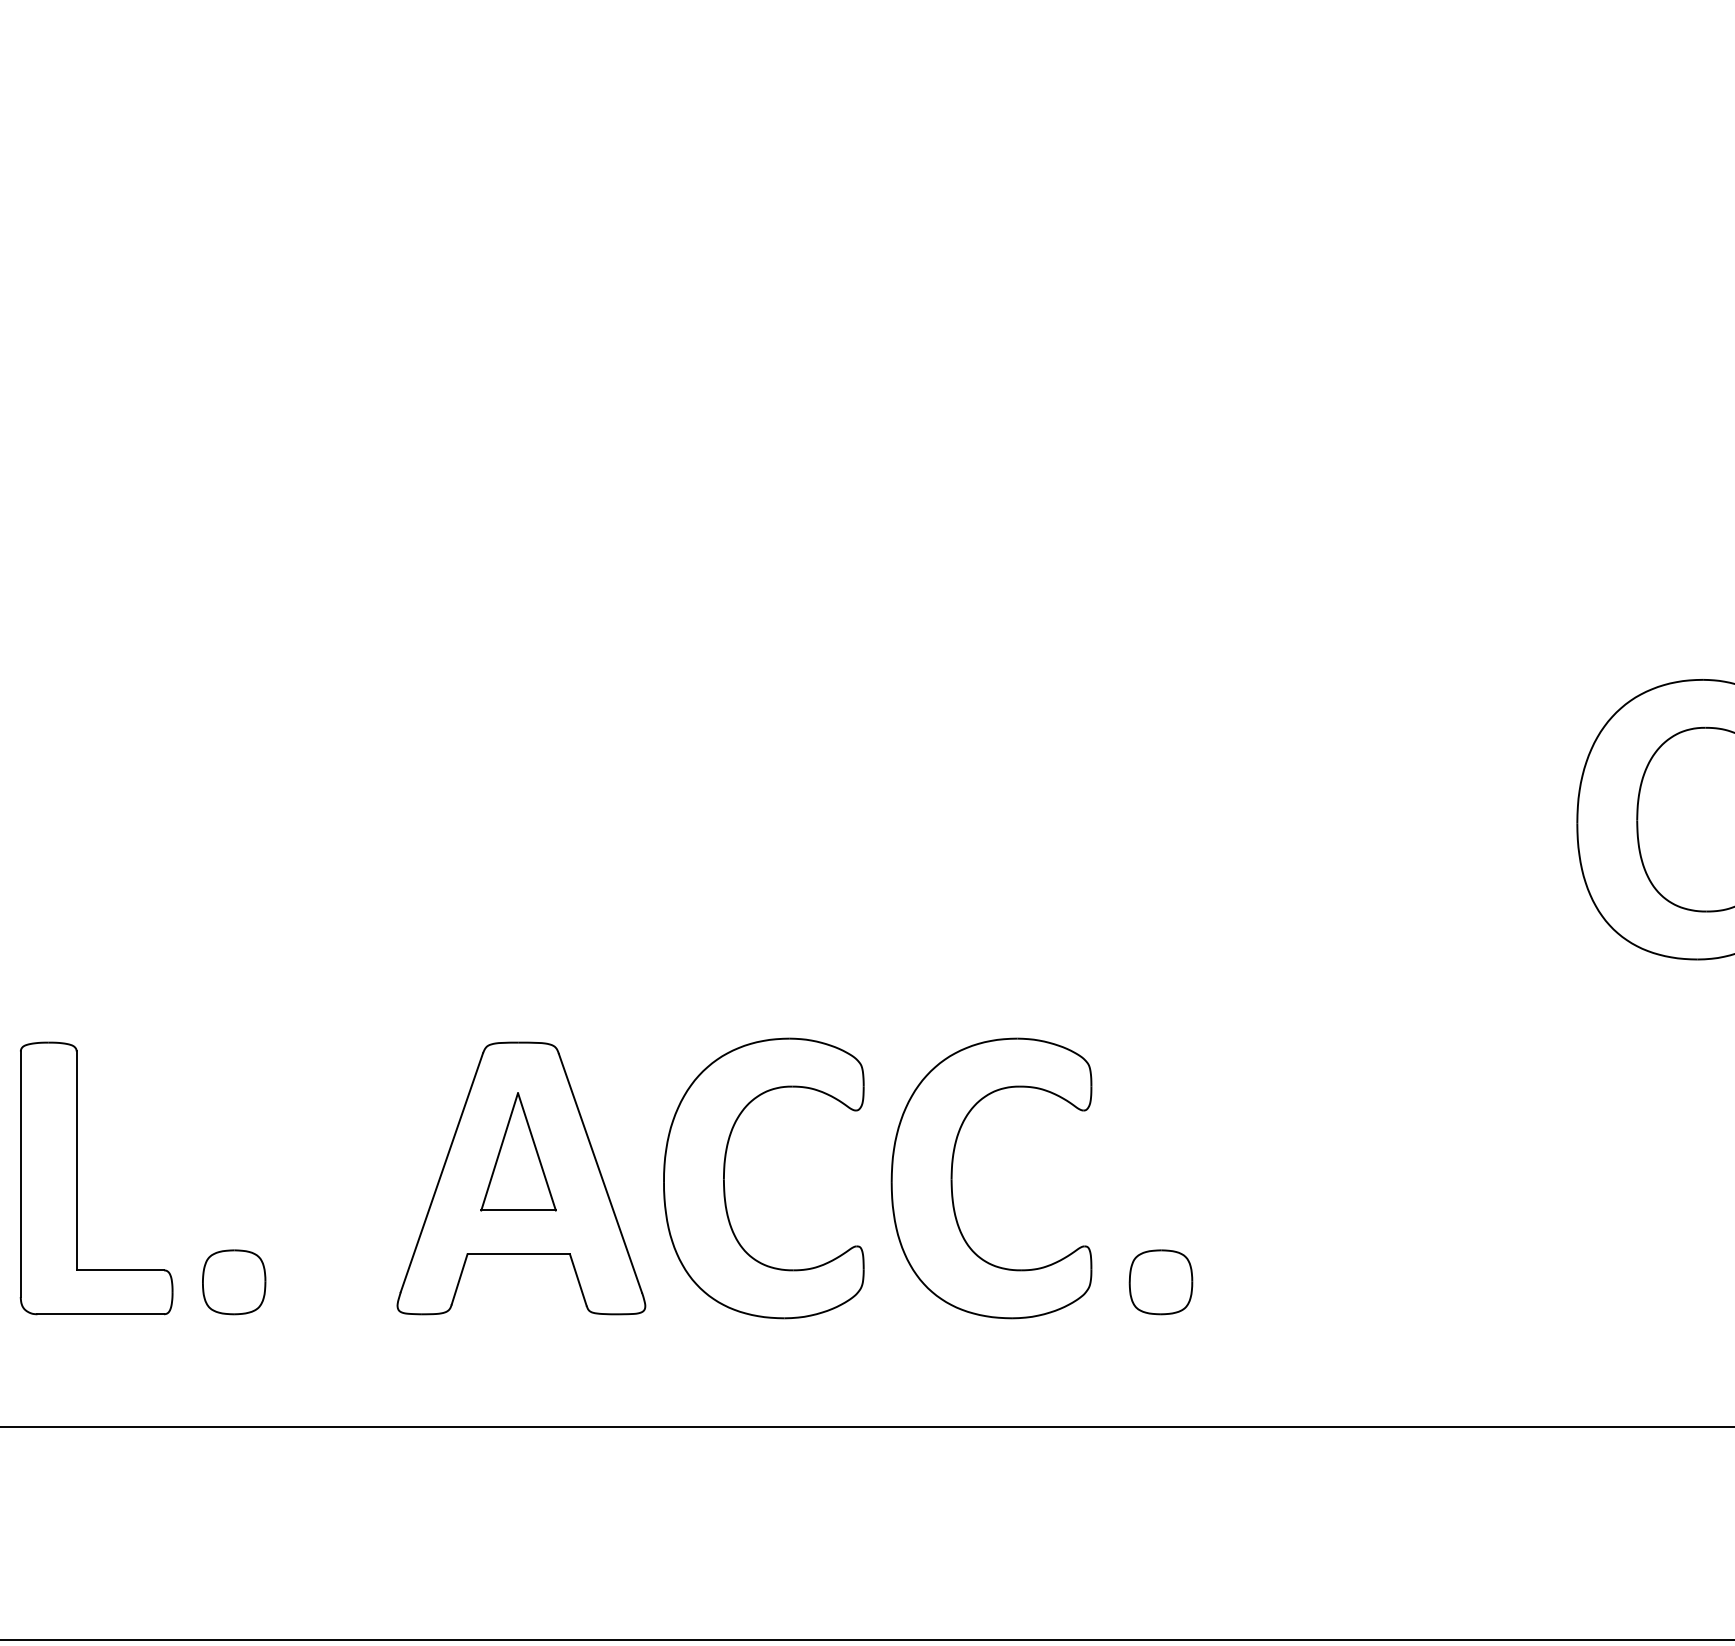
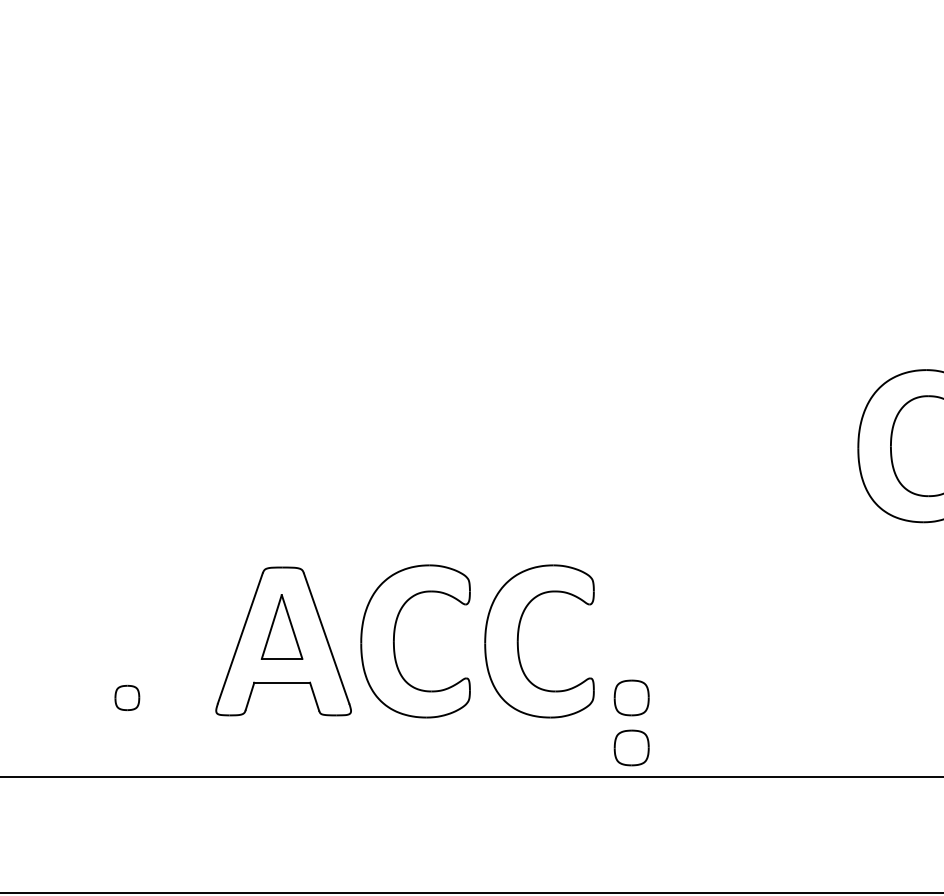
part: (78, 1178) -> (42, 641), removed
part: (234, 1281) -> (127, 697), size x0.7
part: (1160, 1373) -> (631, 747), added

